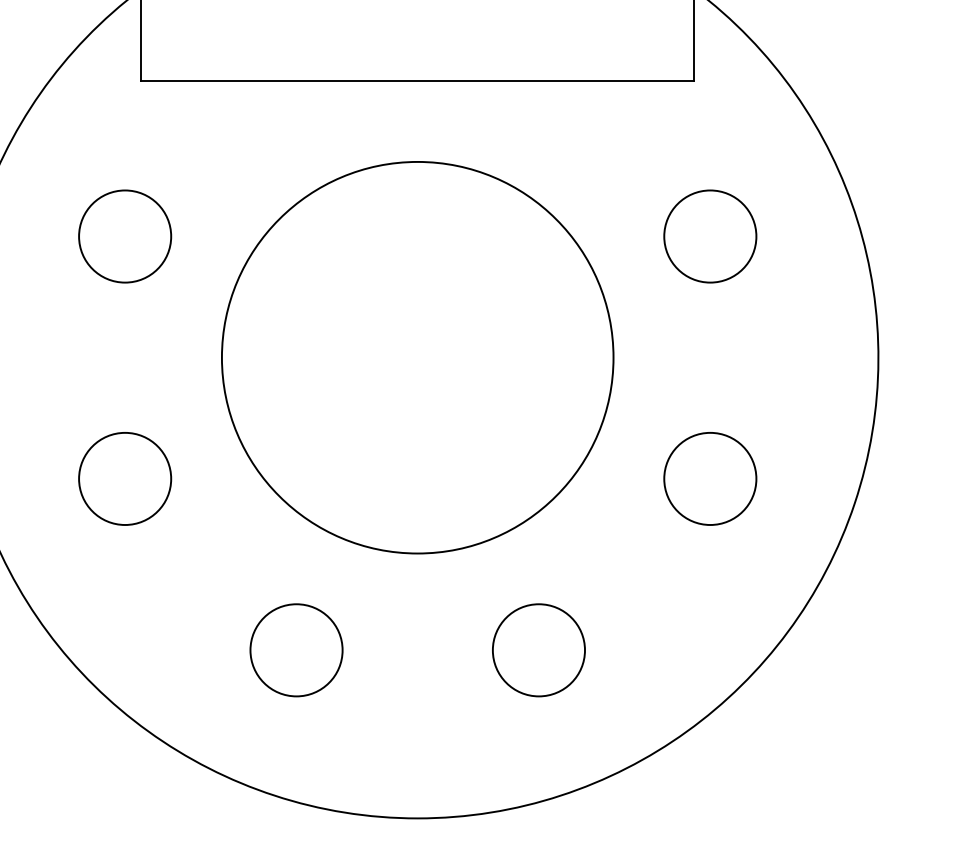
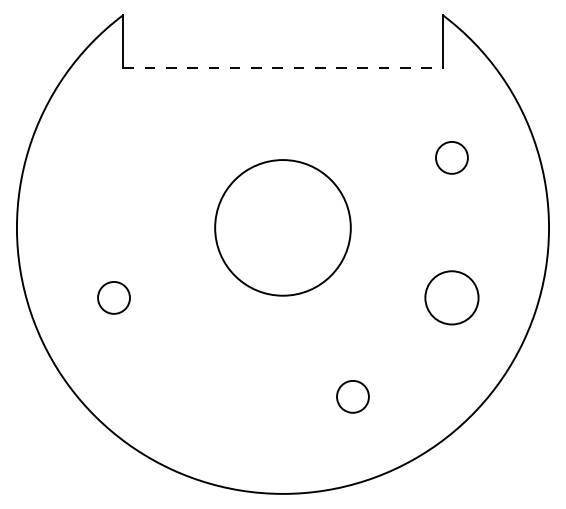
line: (418, 81) -> (283, 68), solid -> dashed
circle: (124, 235) -> (113, 157), removed
circle: (709, 235) -> (451, 157), size x0.6
circle: (416, 357) -> (282, 227), size x0.6
circle: (124, 478) -> (113, 297), size x0.6
circle: (295, 649) -> (212, 396), removed
circle: (538, 649) -> (352, 396), size x0.6

